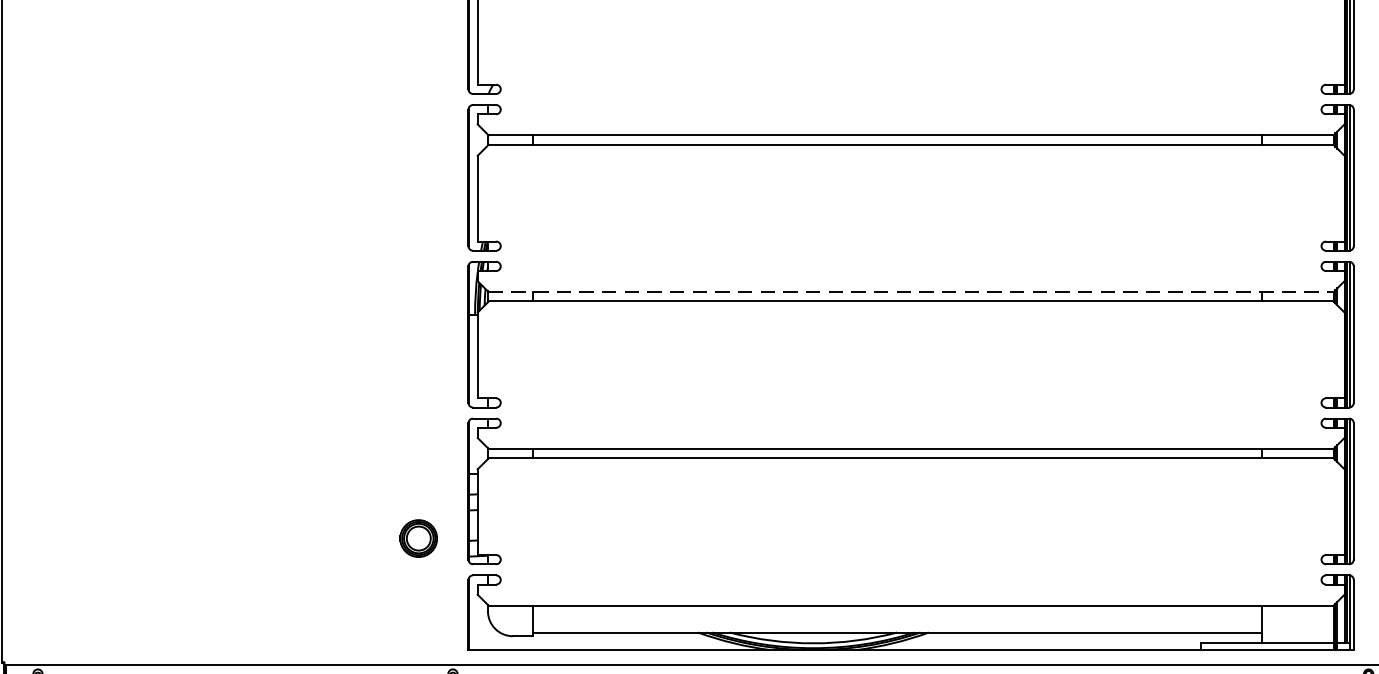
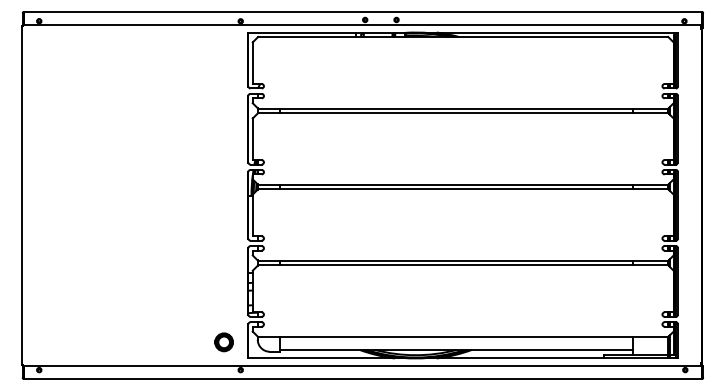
line: (911, 291) -> (463, 184), dashed -> solid
part: (417, 538) -> (223, 342), moved

